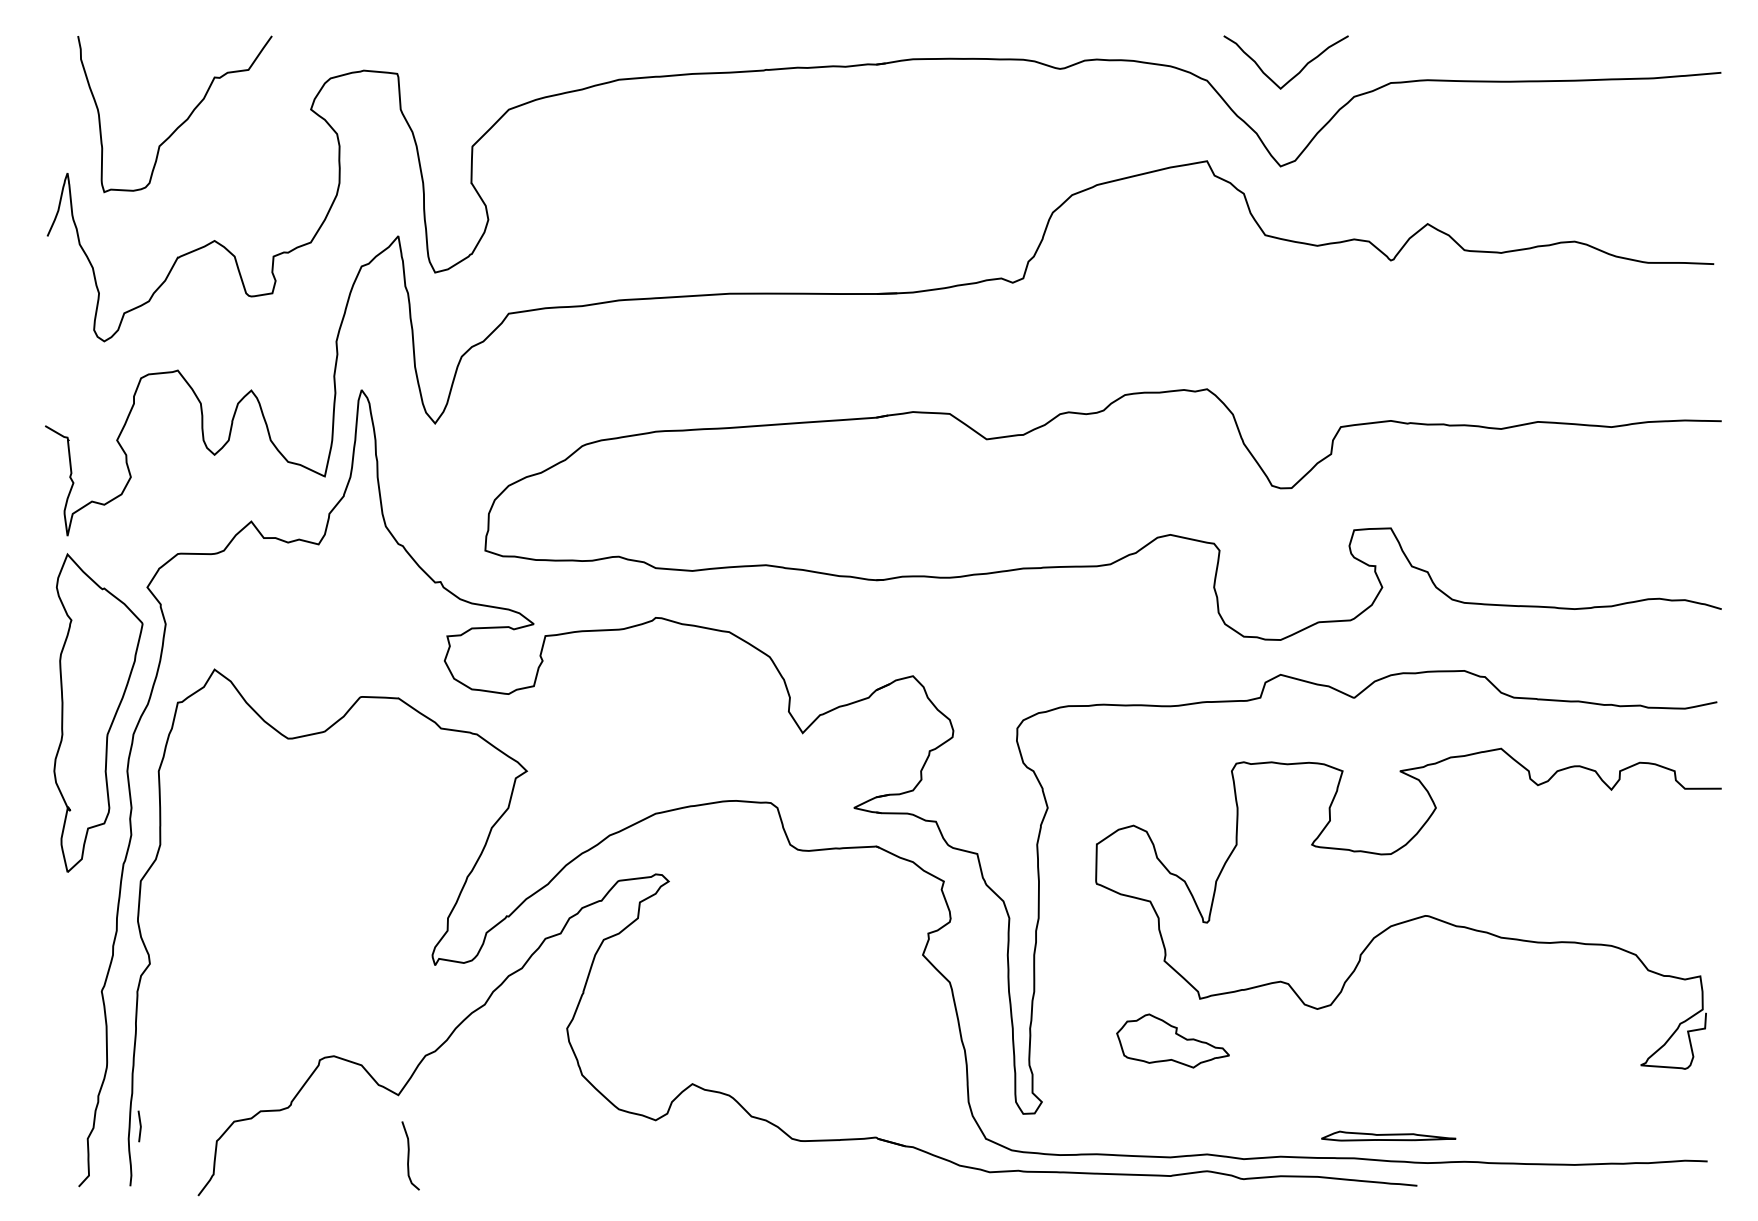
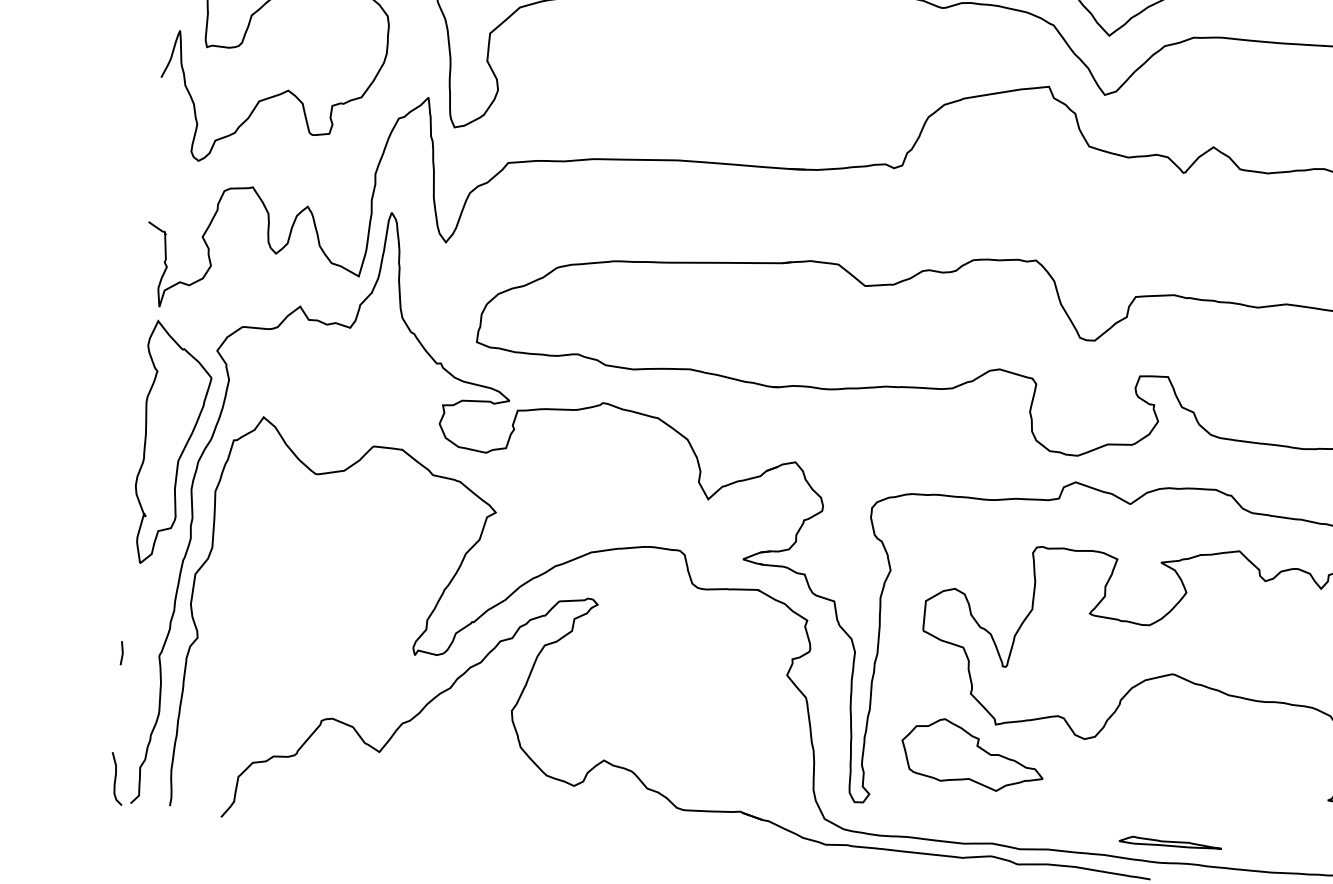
part: (1172, 1040) -> (972, 754), size x1.67
line: (139, 1125) -> (121, 652), moved
part: (1388, 1135) -> (1170, 842), moved
curve: (409, 1155) -> (116, 778), moved

